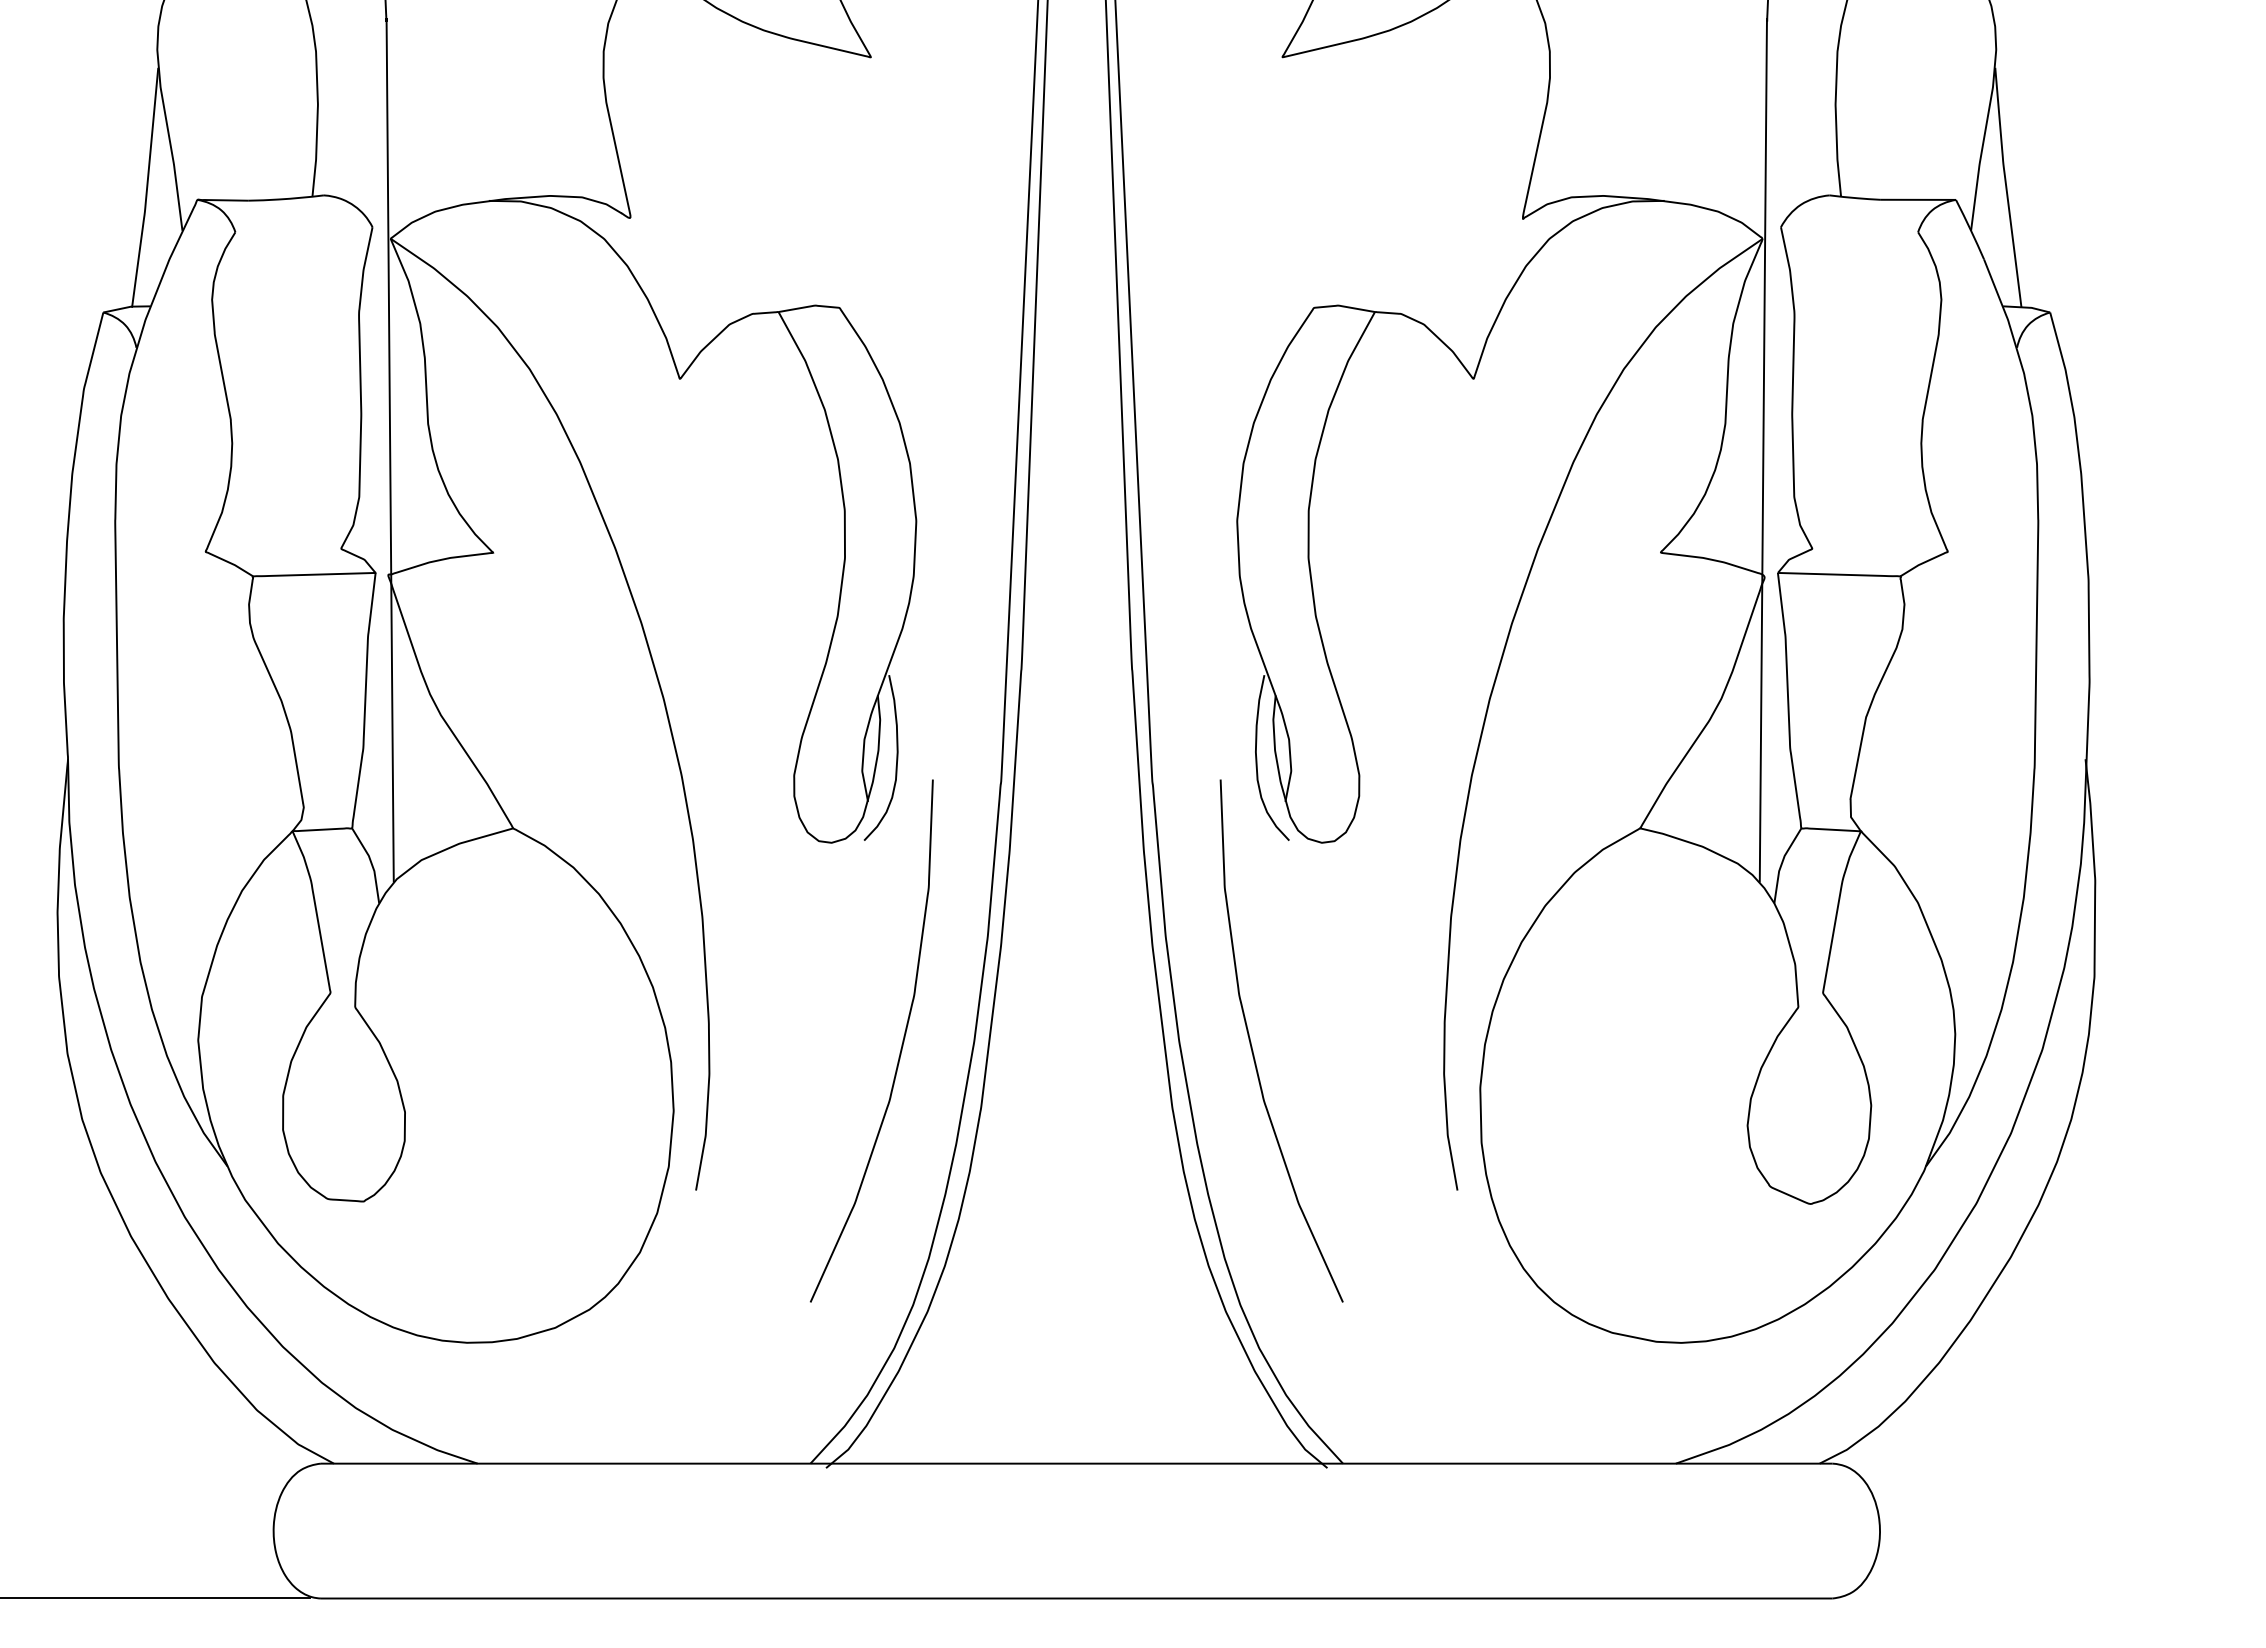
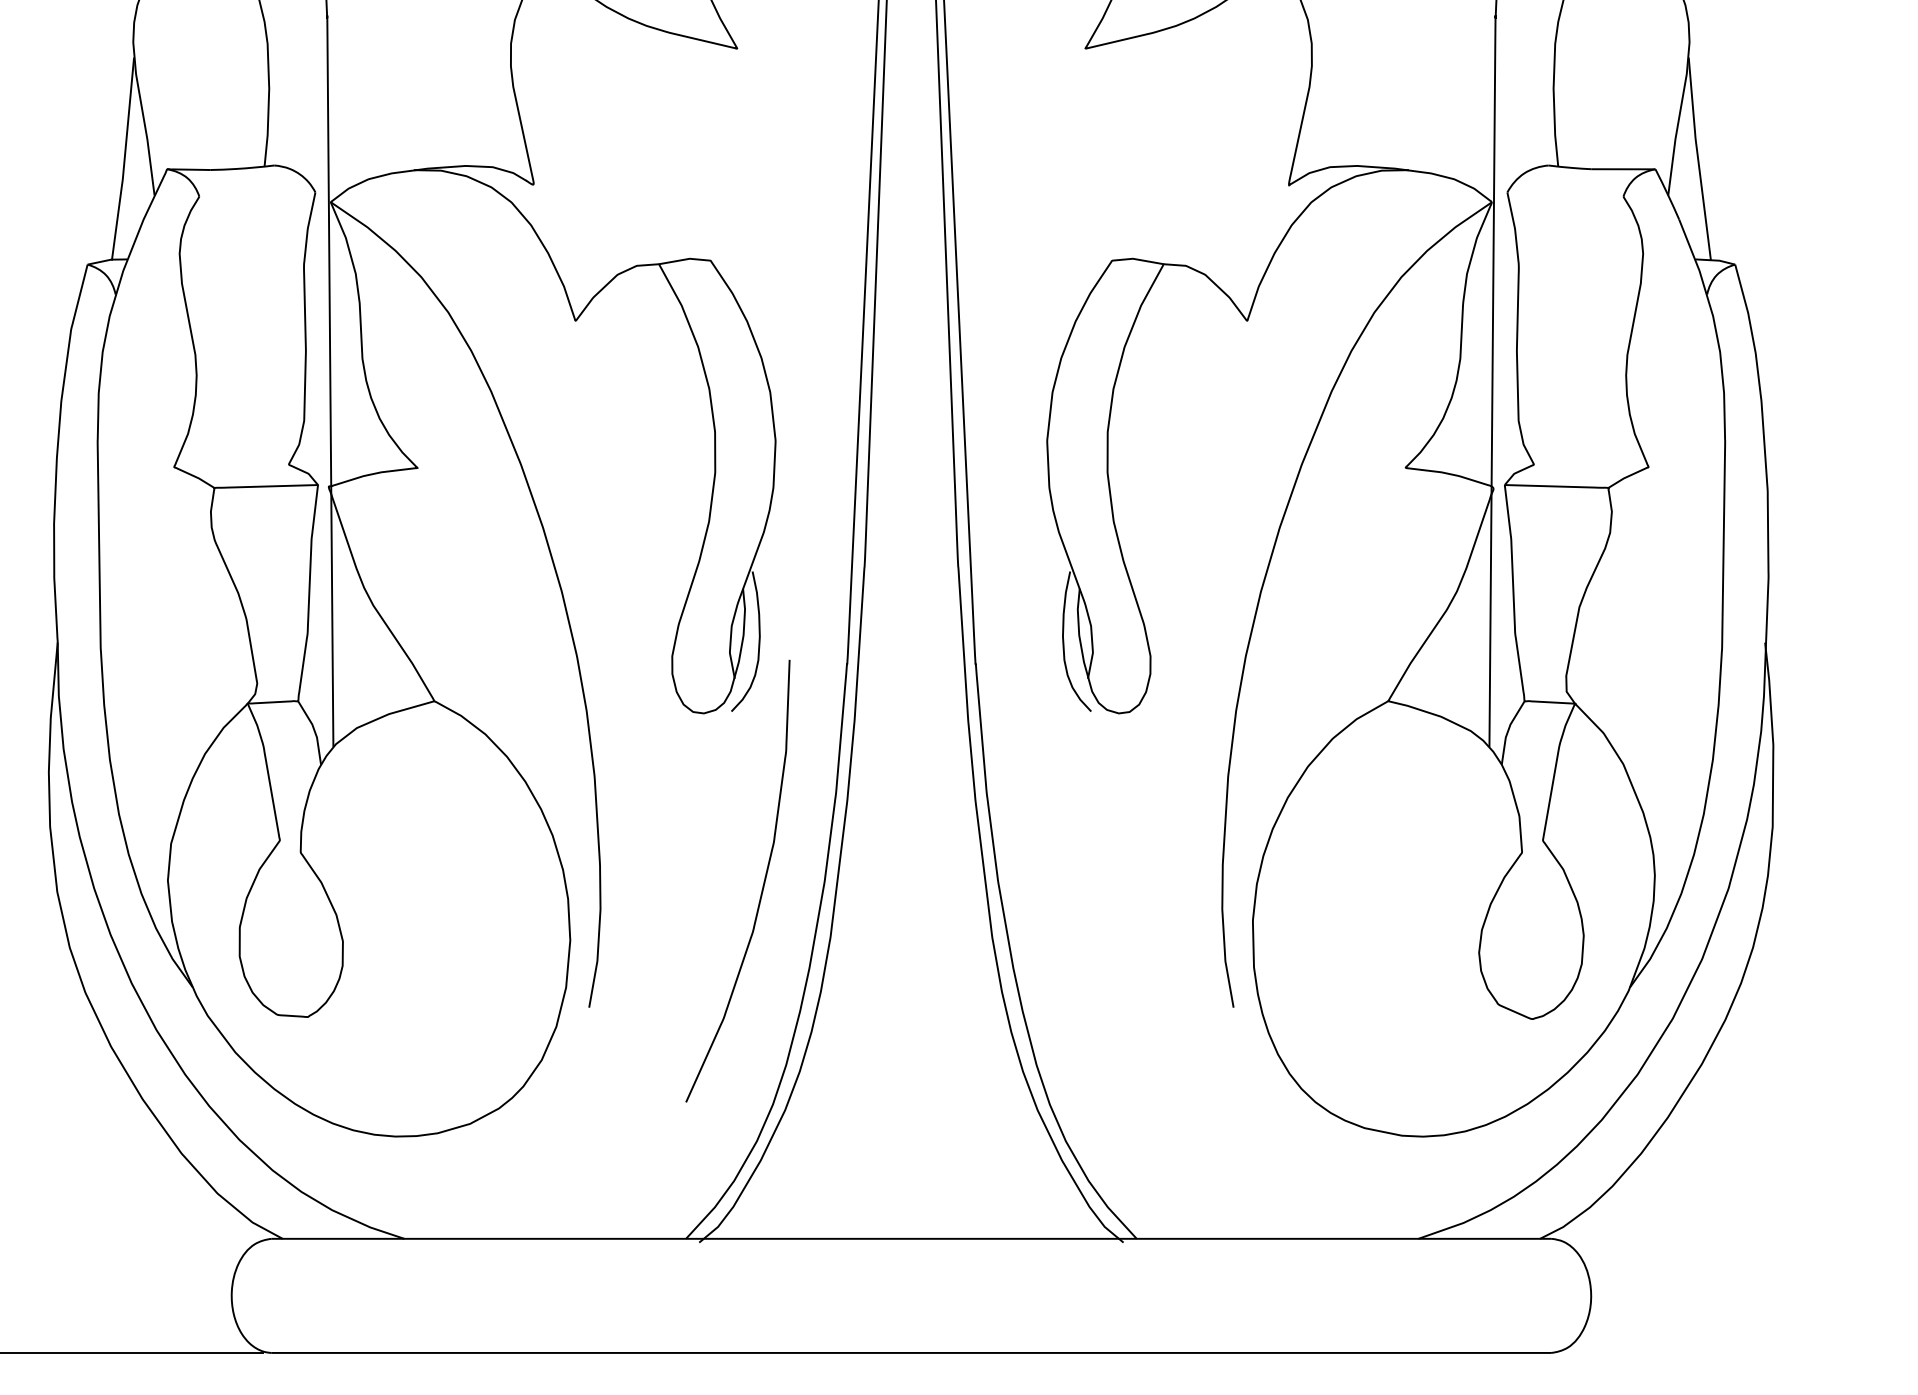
curve: (1252, 1046) -> (1060, 885), removed

